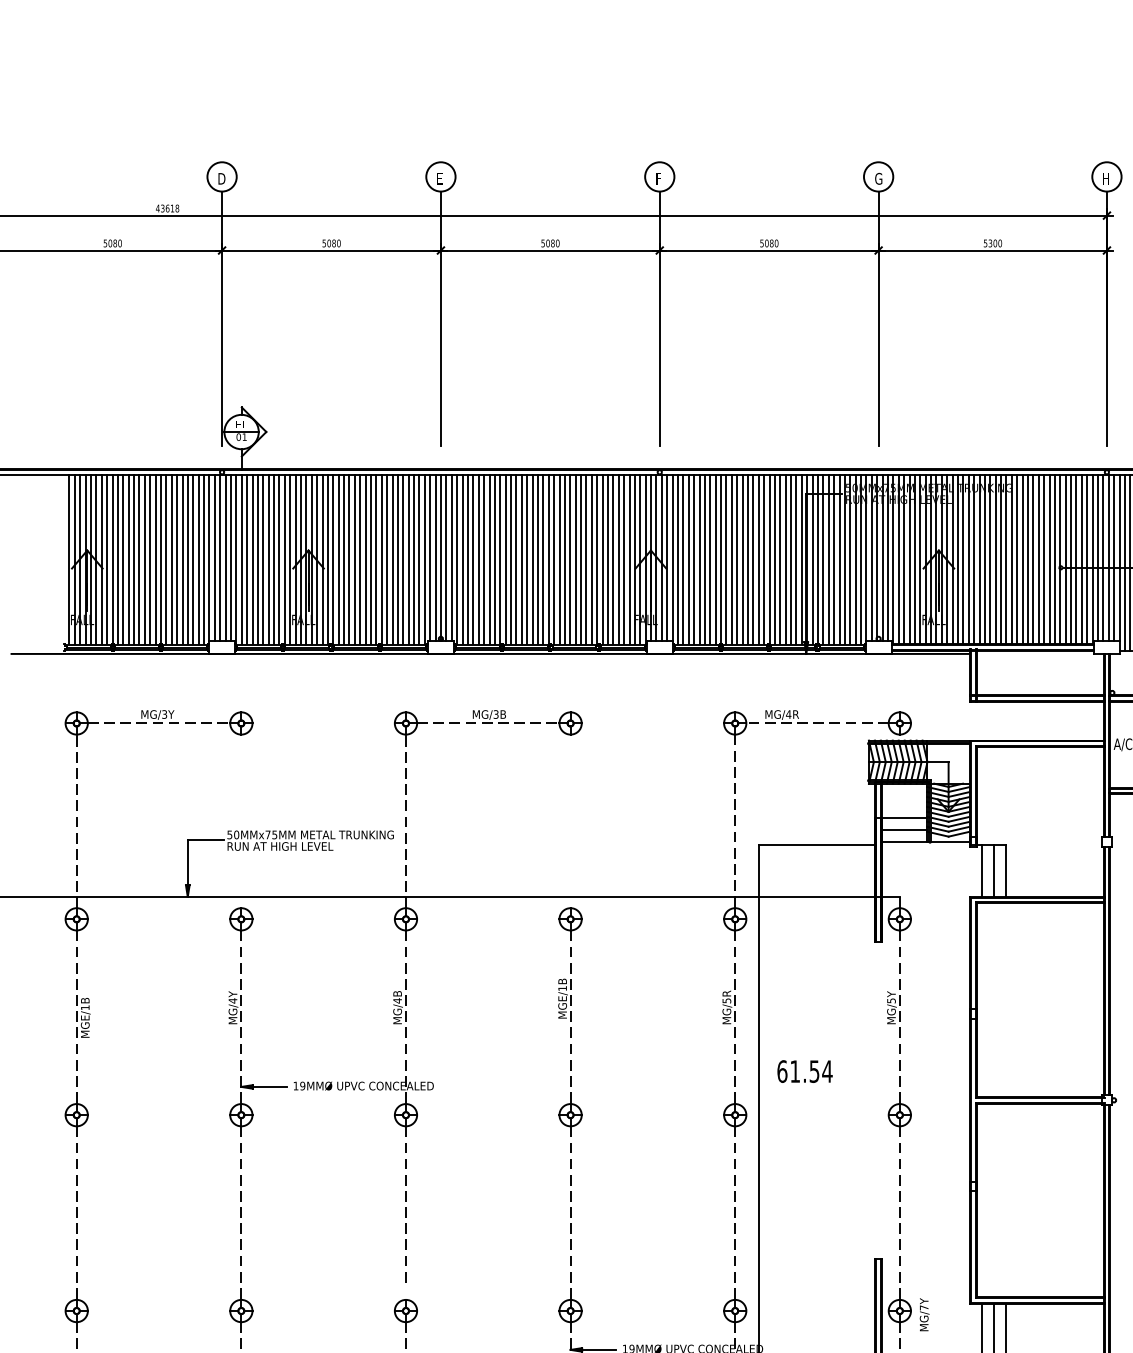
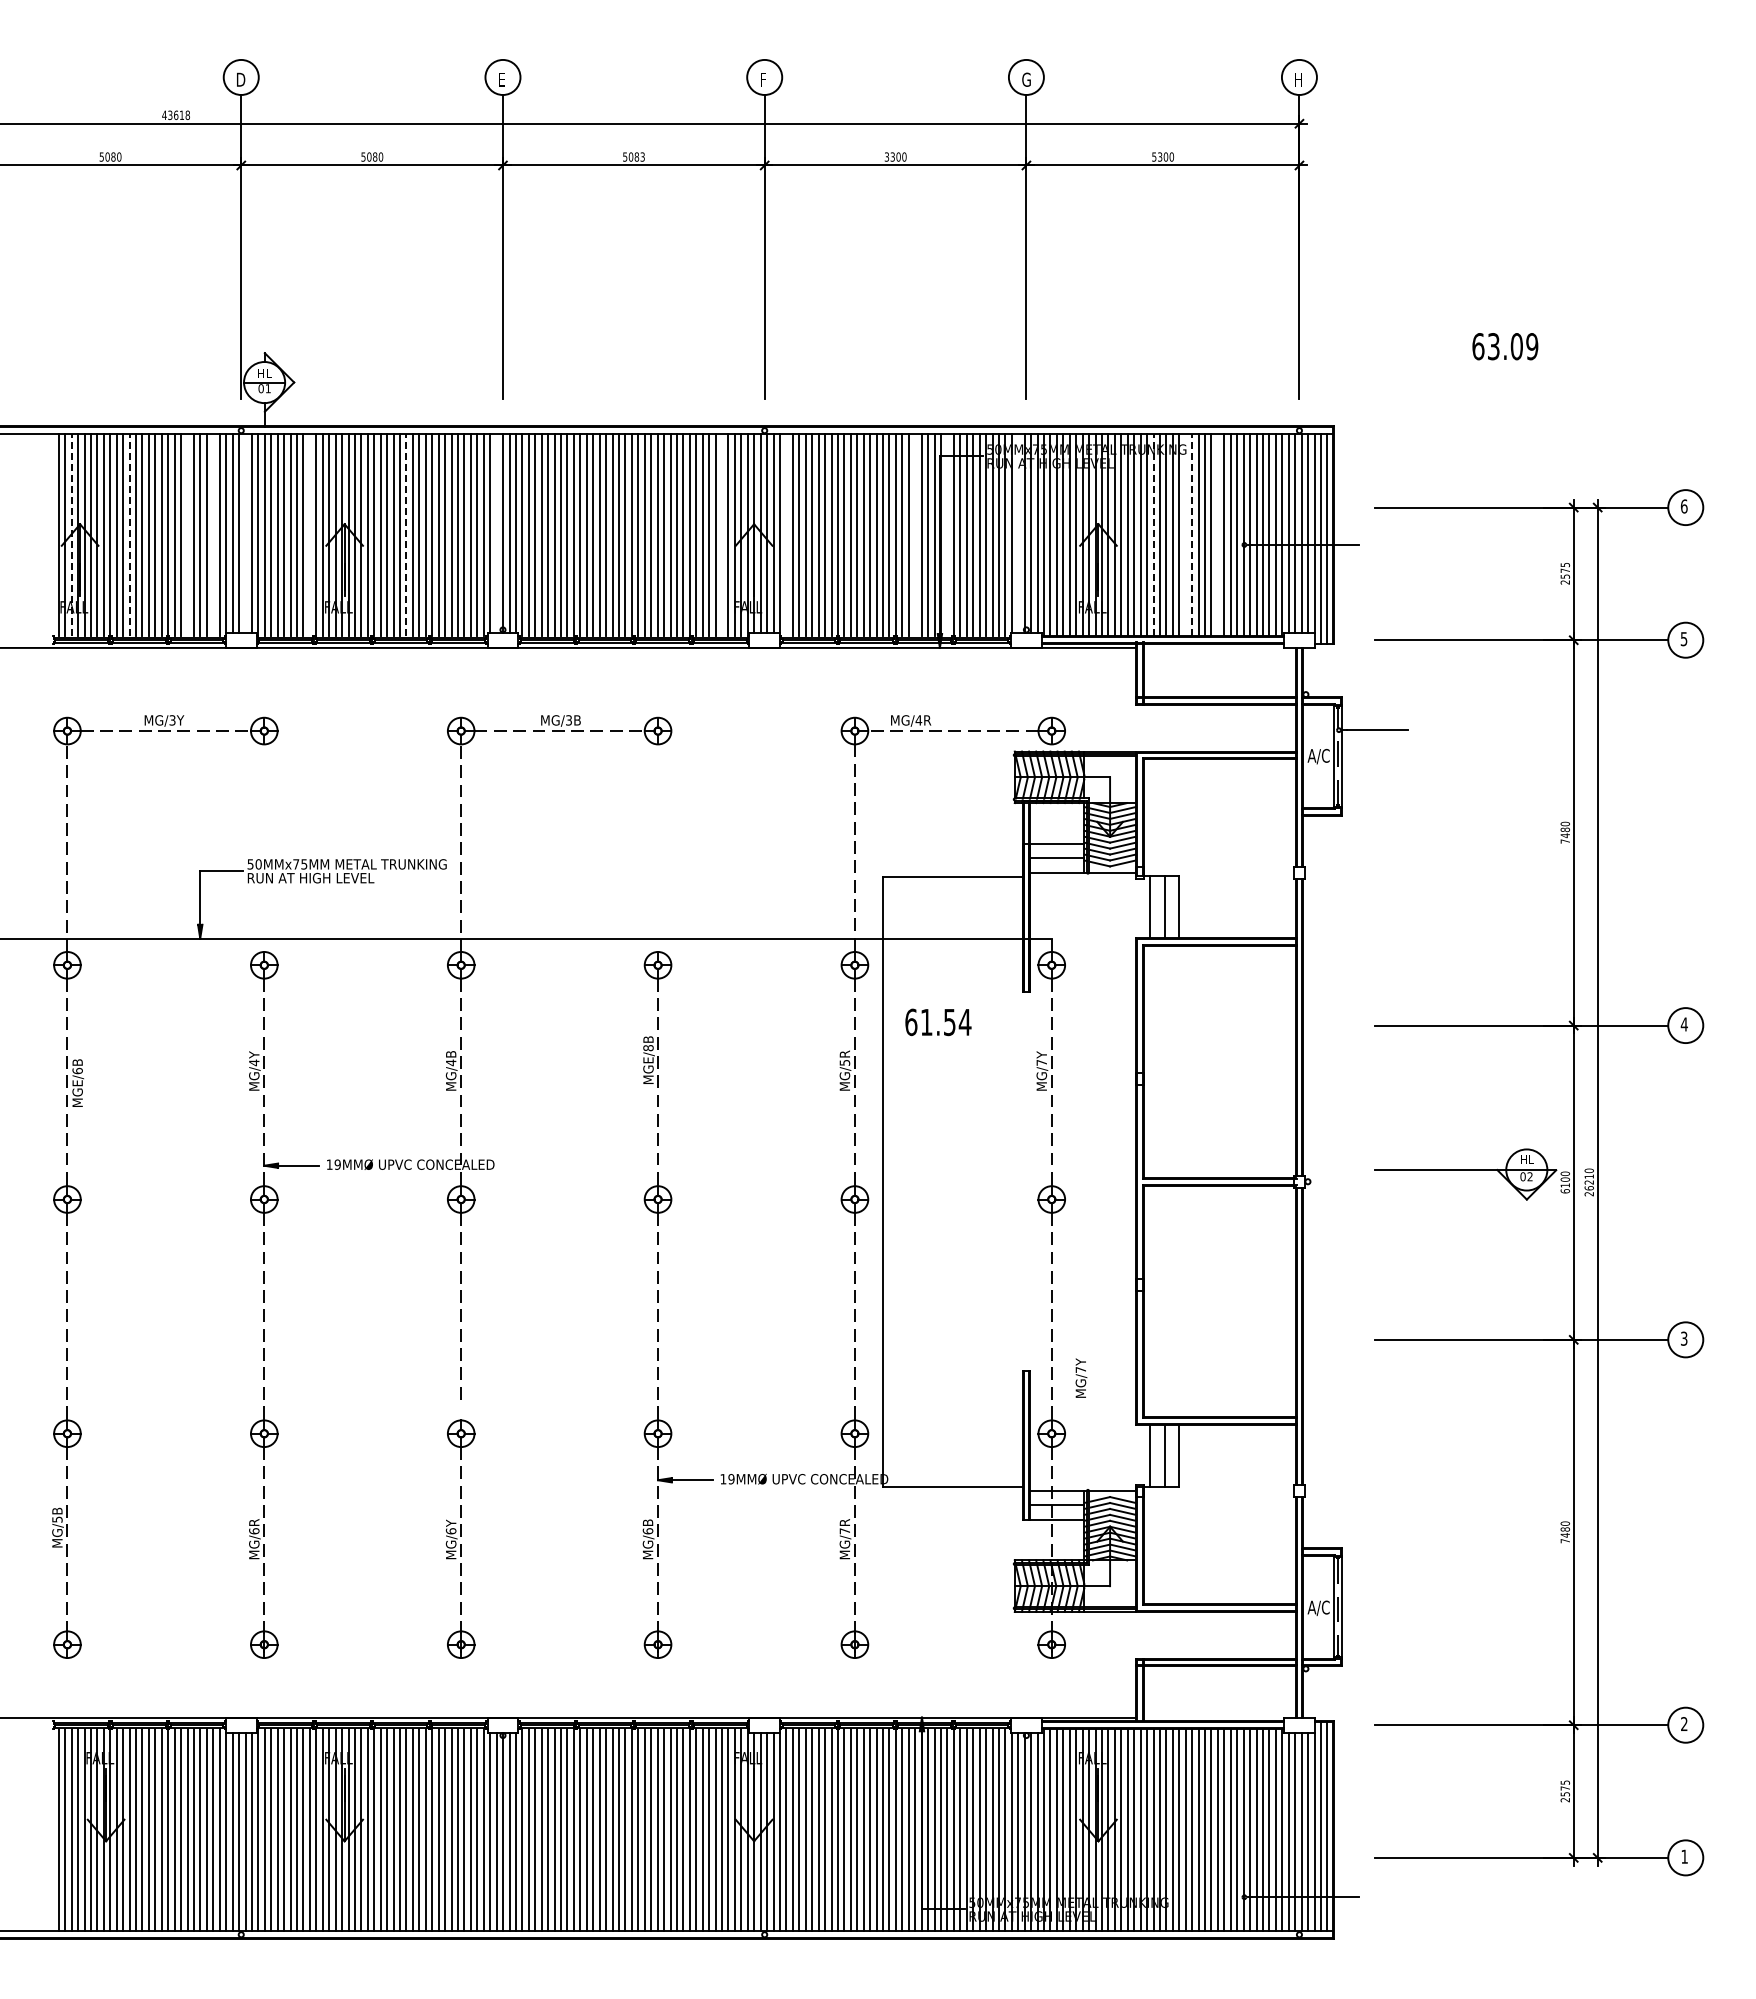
text: (557, 243) -> (642, 156), 5080 -> 5083
text: (766, 243) -> (892, 156), 5080 -> 3300
line: (225, 558) -> (245, 533), removed
line: (435, 558) -> (496, 533), removed
line: (872, 558) -> (1018, 533), removed
line: (80, 559) -> (71, 534), solid -> dashed
line: (128, 559) -> (129, 534), solid -> dashed
line: (177, 559) -> (187, 535), removed
line: (198, 559) -> (213, 535), removed
line: (279, 559) -> (309, 535), removed
line: (360, 559) -> (406, 534), solid -> dashed
line: (624, 559) -> (722, 535), removed
line: (678, 559) -> (786, 535), removed
line: (785, 559) -> (915, 535), removed
line: (812, 559) -> (947, 535), removed
line: (984, 559) -> (1153, 534), solid -> dashed
line: (1011, 559) -> (1185, 535), removed
line: (1017, 559) -> (1192, 534), solid -> dashed
line: (1038, 559) -> (1217, 535), removed
text: (562, 988) -> (648, 1048), MGE/1B -> MGE/8B
text: (891, 1000) -> (1041, 1062), MG/5Y -> MG/7Y
text: (85, 1007) -> (77, 1070), MGE/1B -> MGE/6B
text: (805, 1071) -> (938, 1022), moved
text: (924, 1314) -> (1081, 1377), moved

